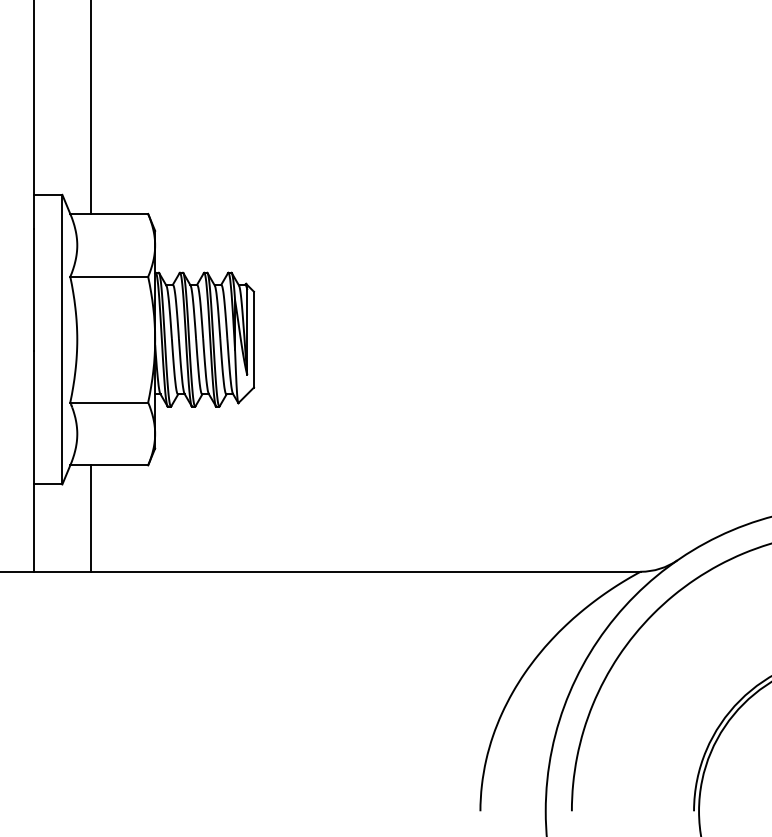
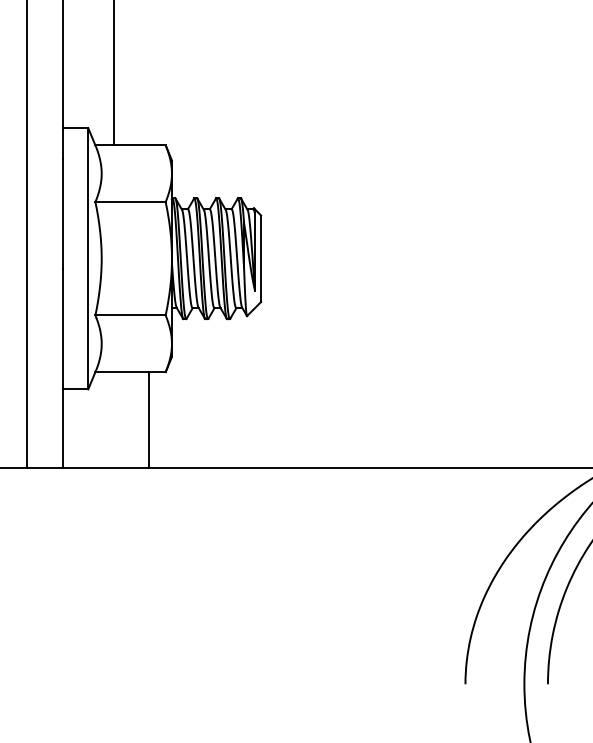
line: (90, 518) -> (148, 420), moved

